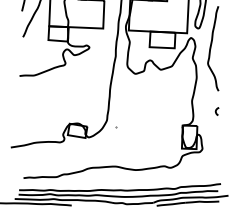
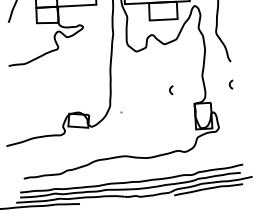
curve: (162, 111) -> (170, 90), added

